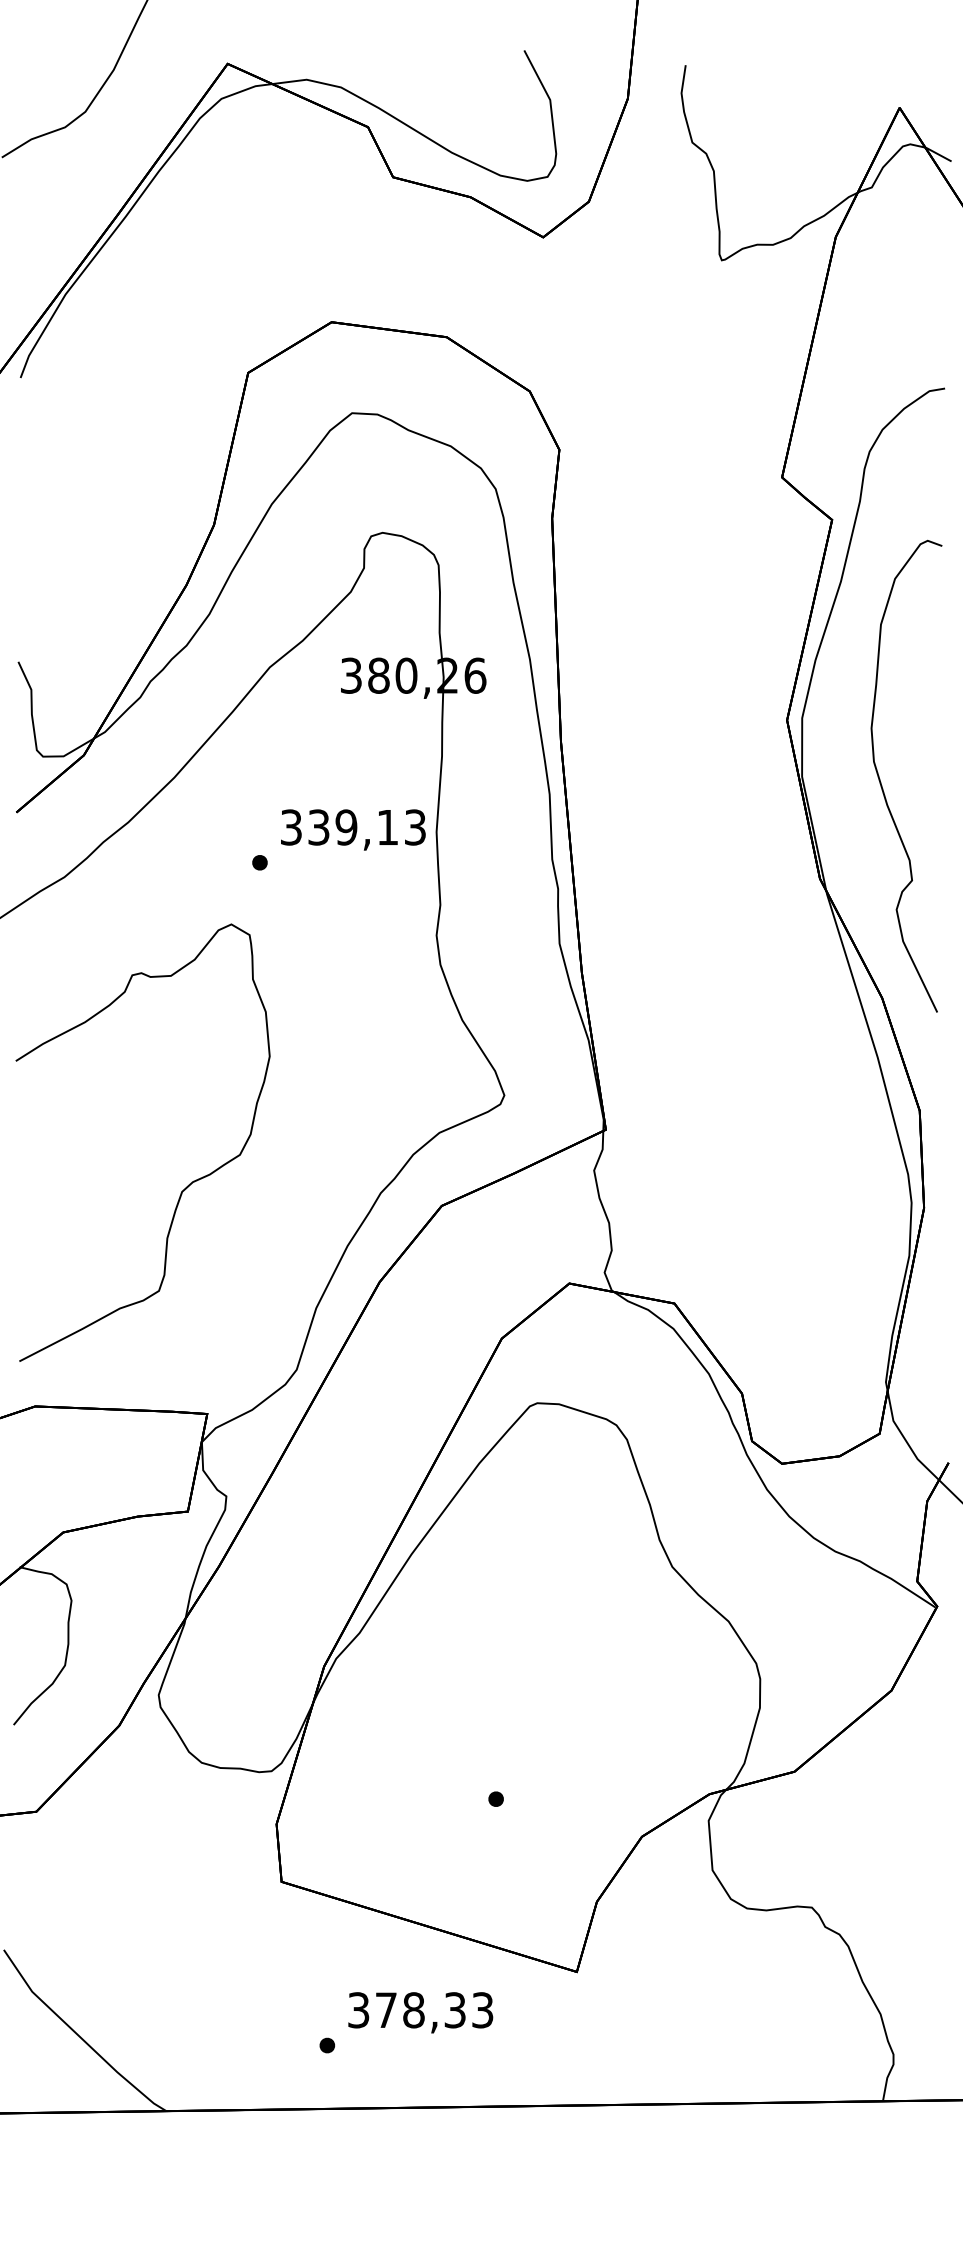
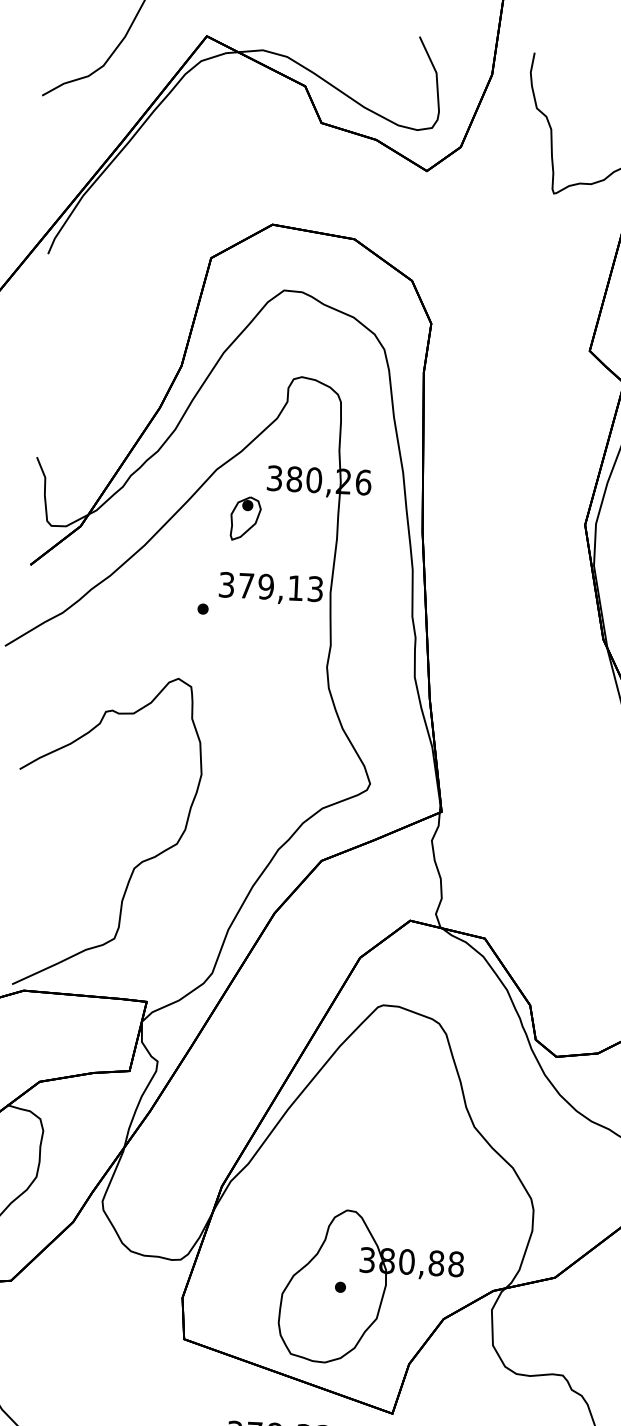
part: (313, 734) -> (245, 519), added
text: (318, 827) -> (246, 585), 339,13 -> 379,13
curve: (186, 1186) -> (137, 864), moved
part: (538, 1797) -> (370, 1287), added

